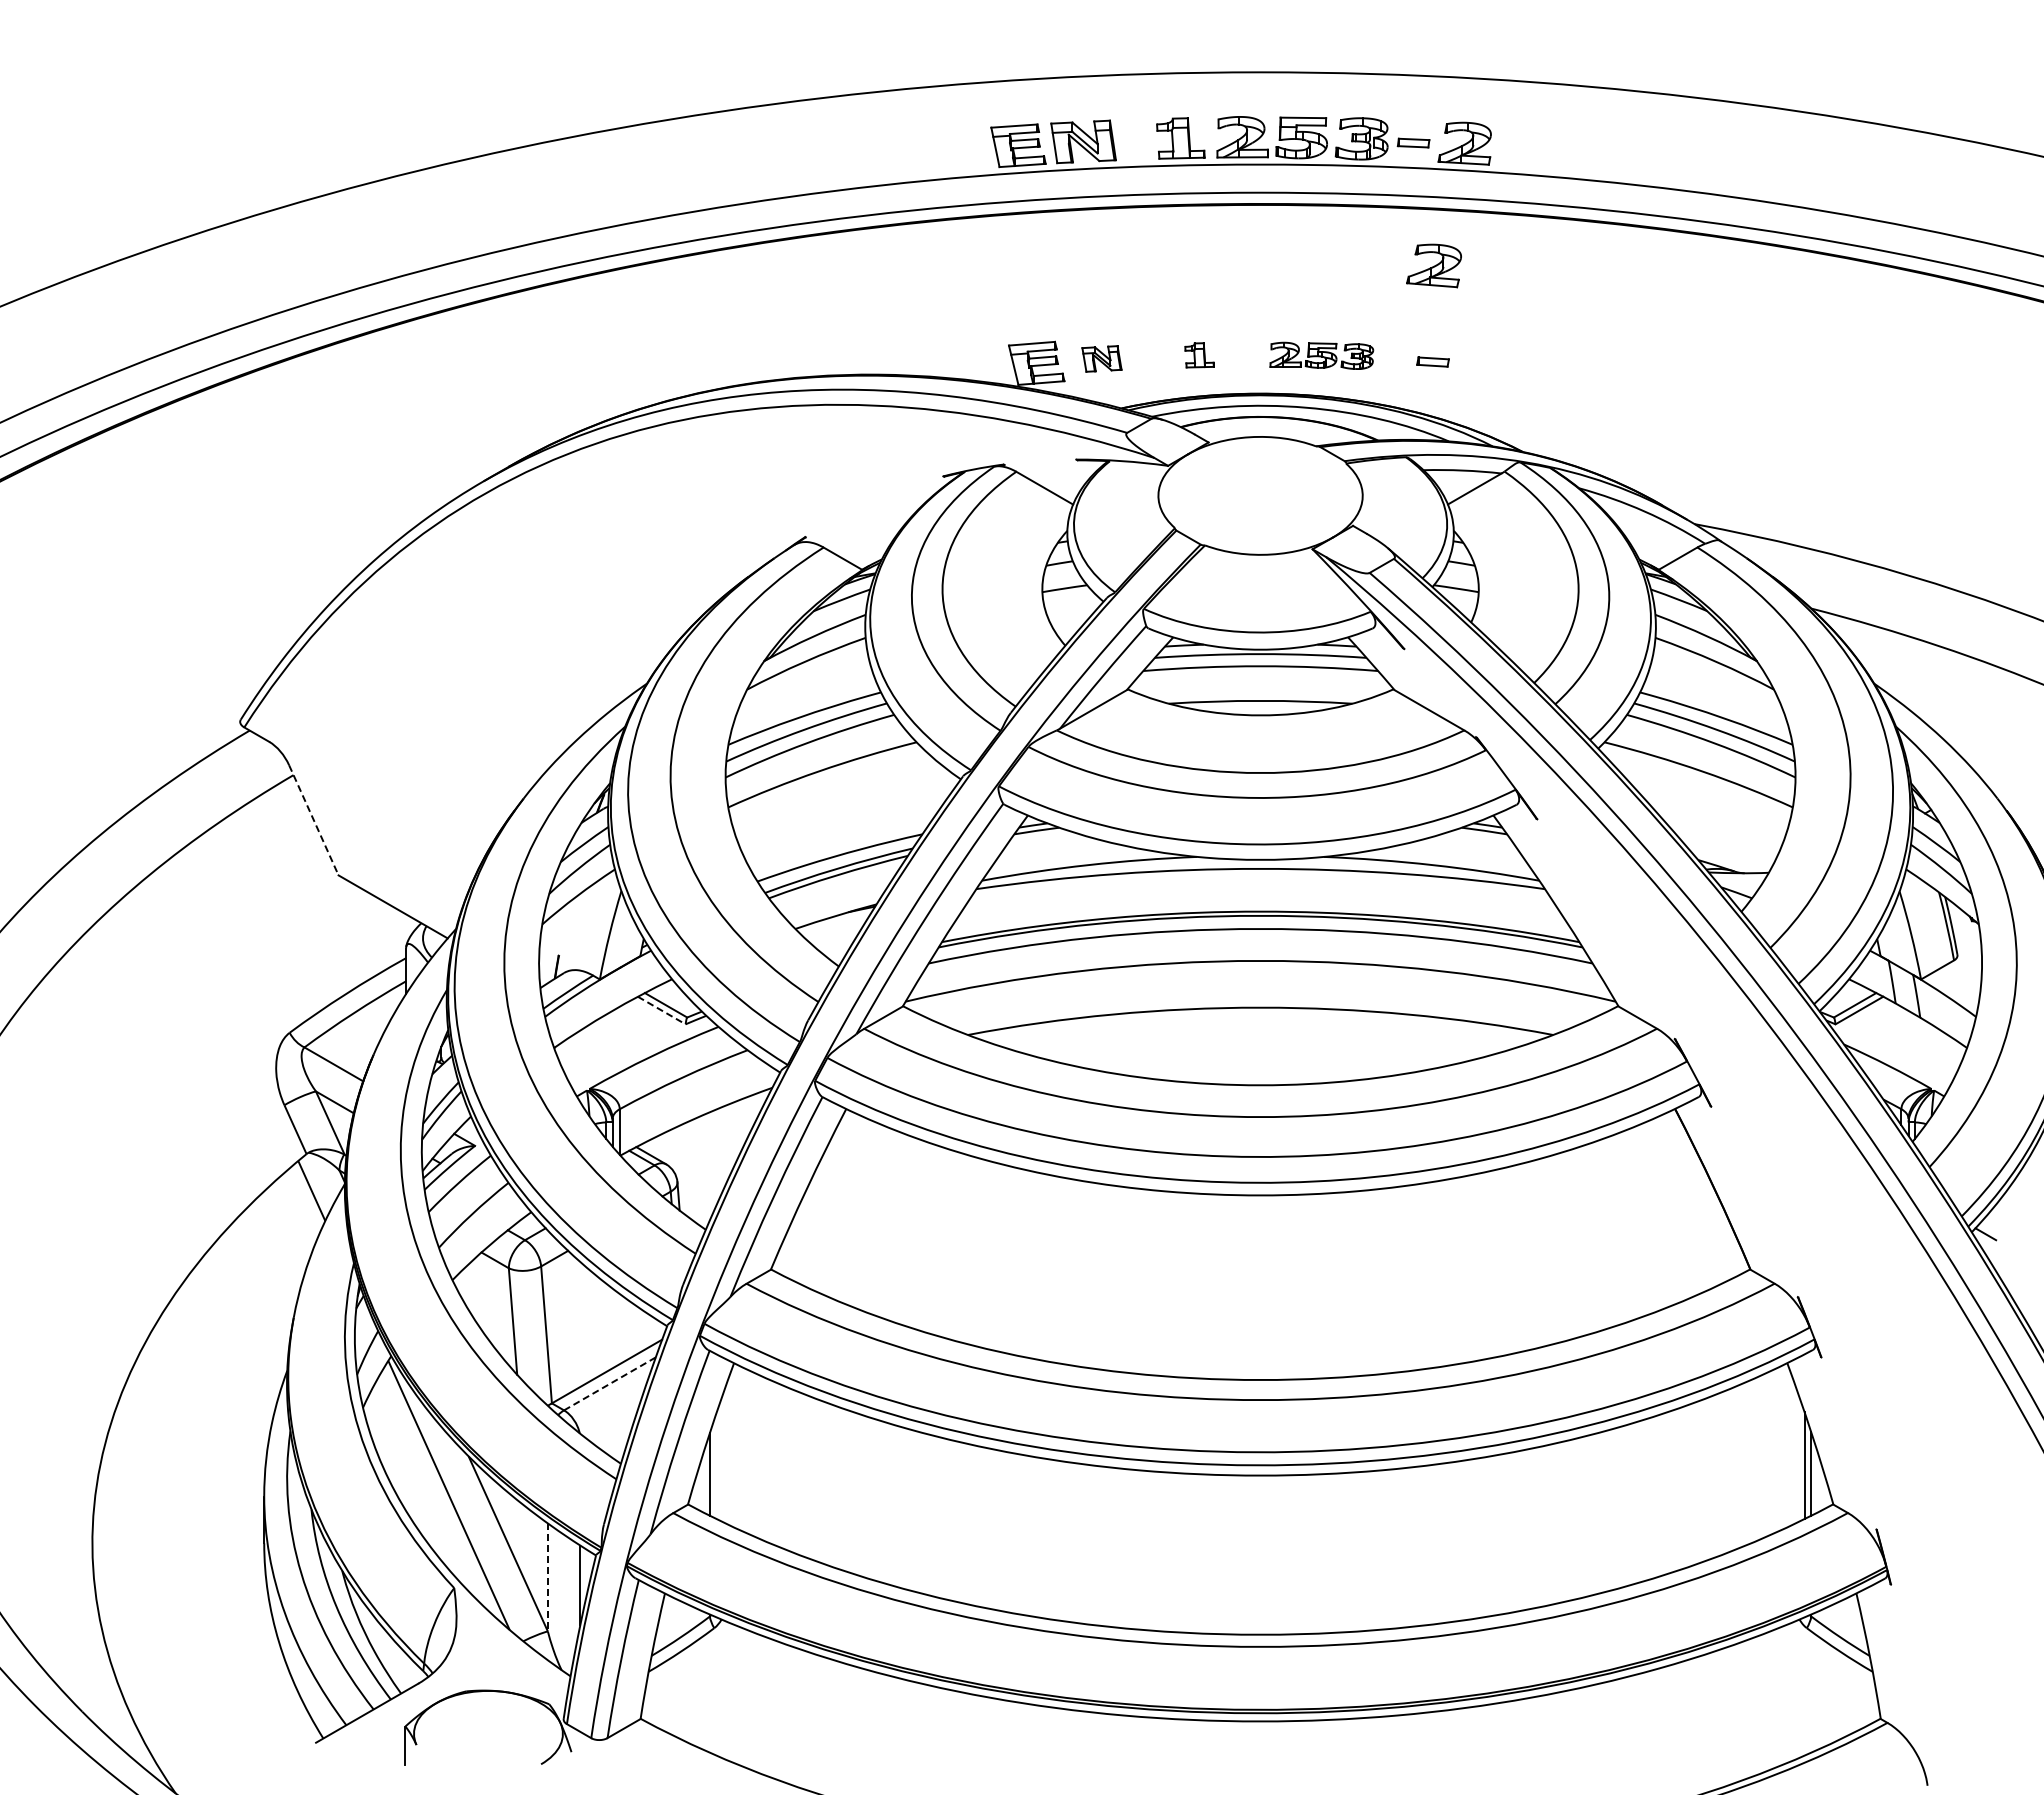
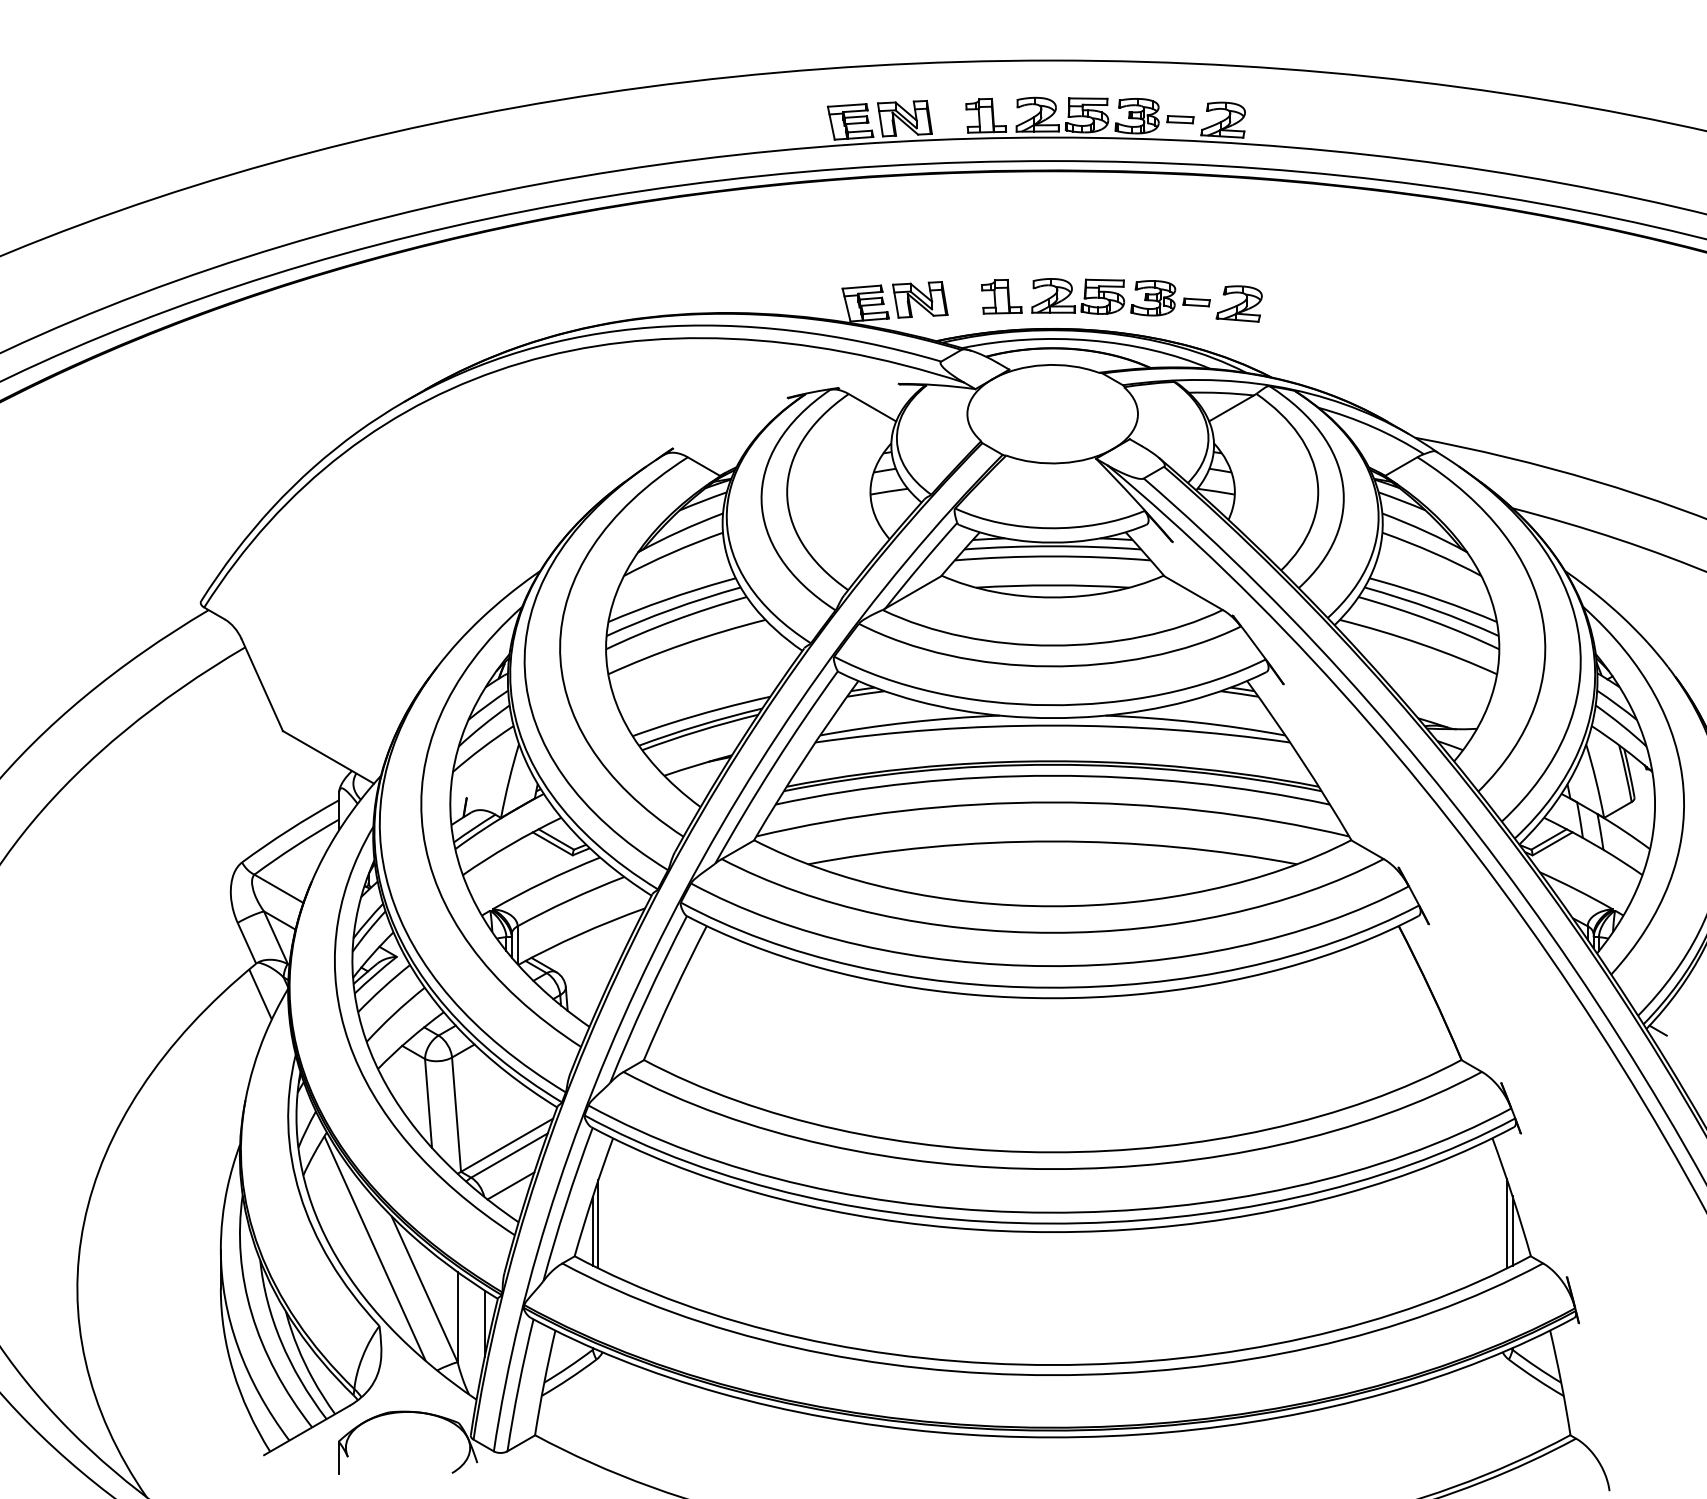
part: (1433, 265) -> (1238, 303), moved
part: (1199, 355) -> (1001, 296), size x1.67
part: (1321, 355) -> (1103, 296), size x1.67
part: (1101, 358) -> (919, 299), size x1.67
line: (314, 820) -> (262, 685), dashed -> solid
line: (661, 1010) -> (552, 843), dashed -> solid
line: (609, 1383) -> (509, 1155), dashed -> solid
line: (611, 1420) -> (510, 1186), added
line: (716, 1465) -> (598, 1223), added
line: (547, 1577) -> (457, 1317), dashed -> solid

